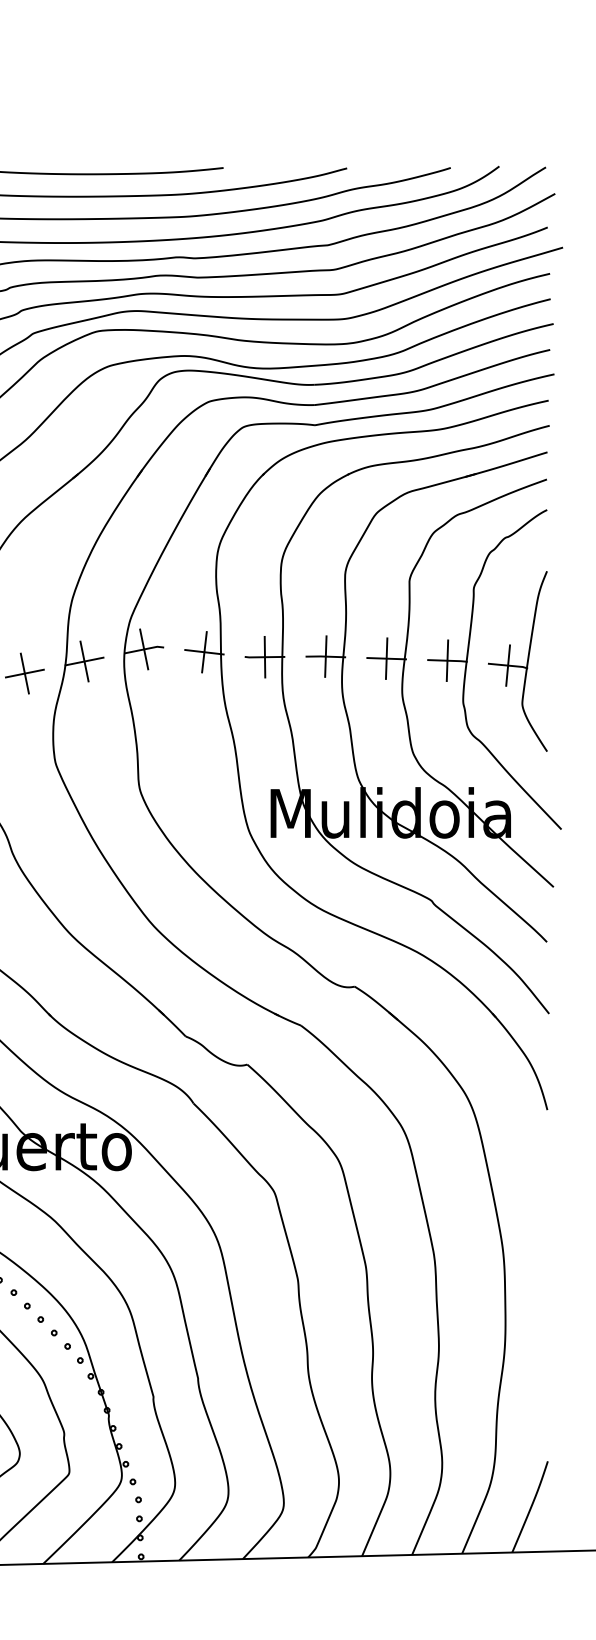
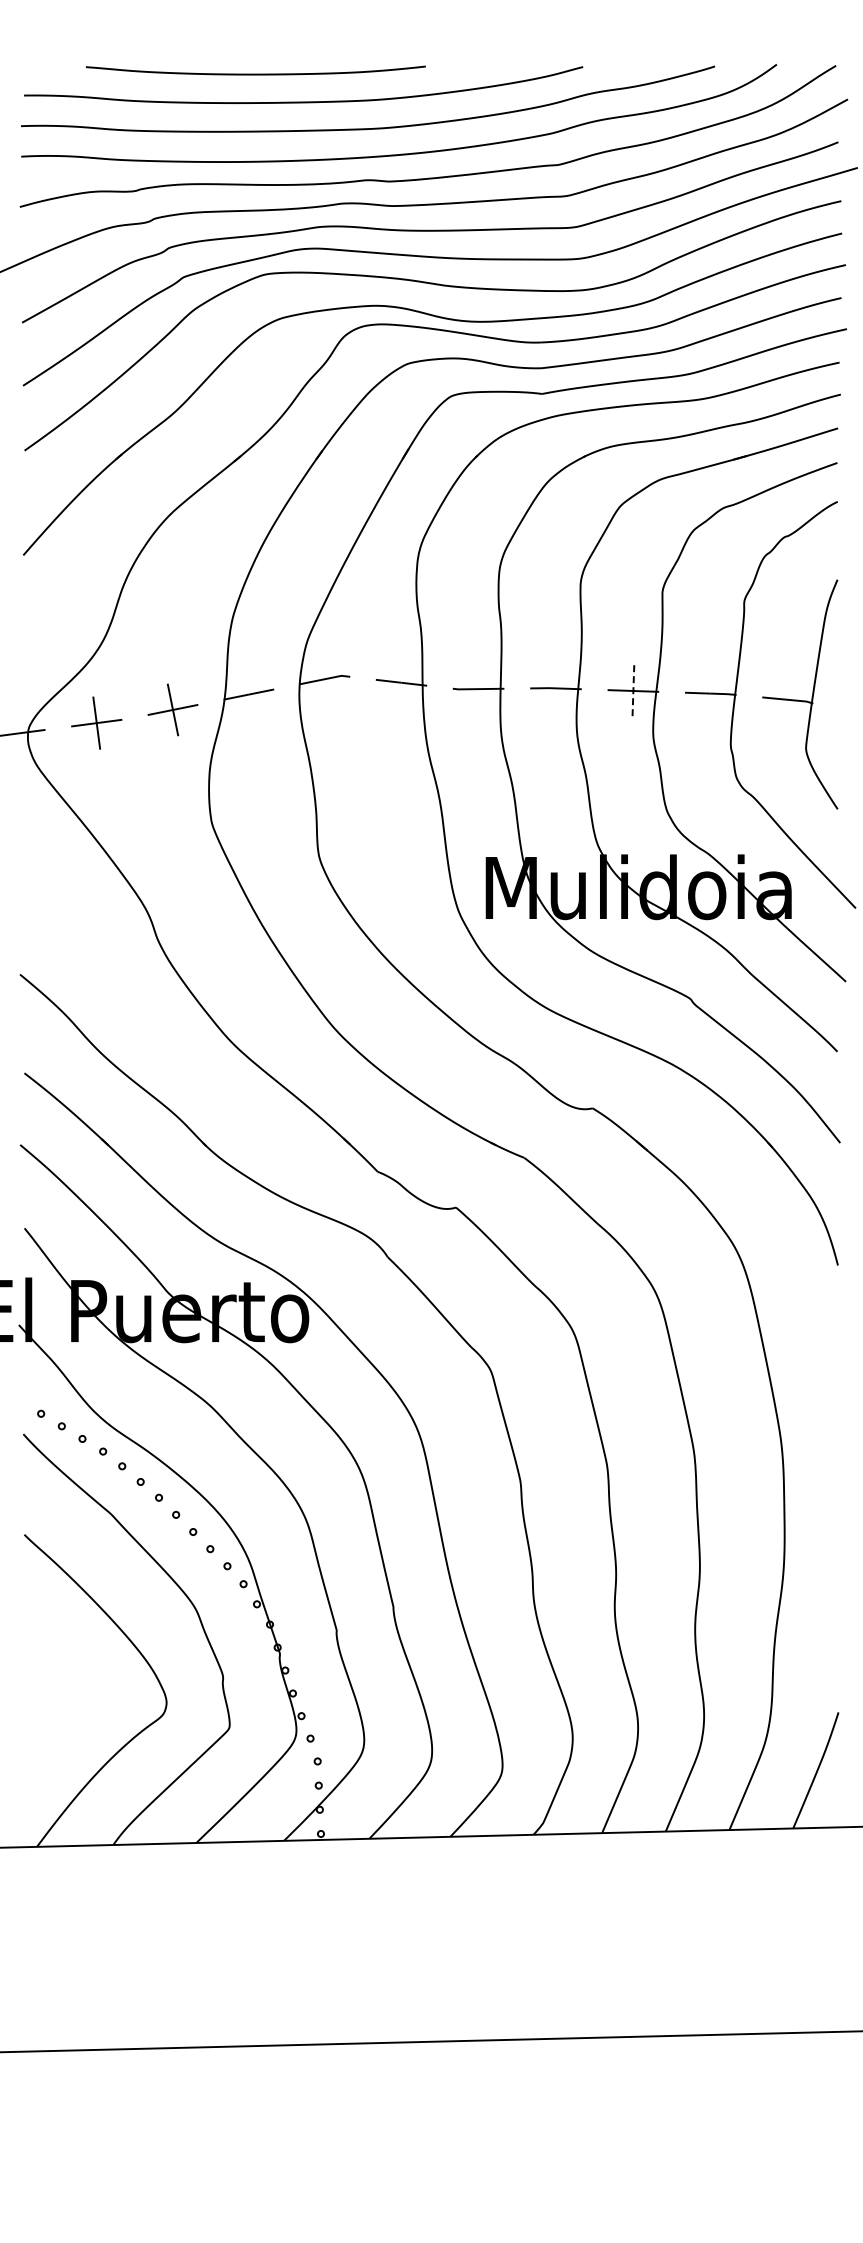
line: (143, 648) -> (324, 678), removed
line: (204, 652) -> (401, 682), removed
line: (264, 656) -> (478, 688), removed
line: (325, 656) -> (555, 688), removed
line: (386, 658) -> (633, 690), solid -> dashed
line: (447, 660) -> (710, 693), removed
line: (84, 661) -> (248, 694), removed
line: (507, 665) -> (787, 699), removed

